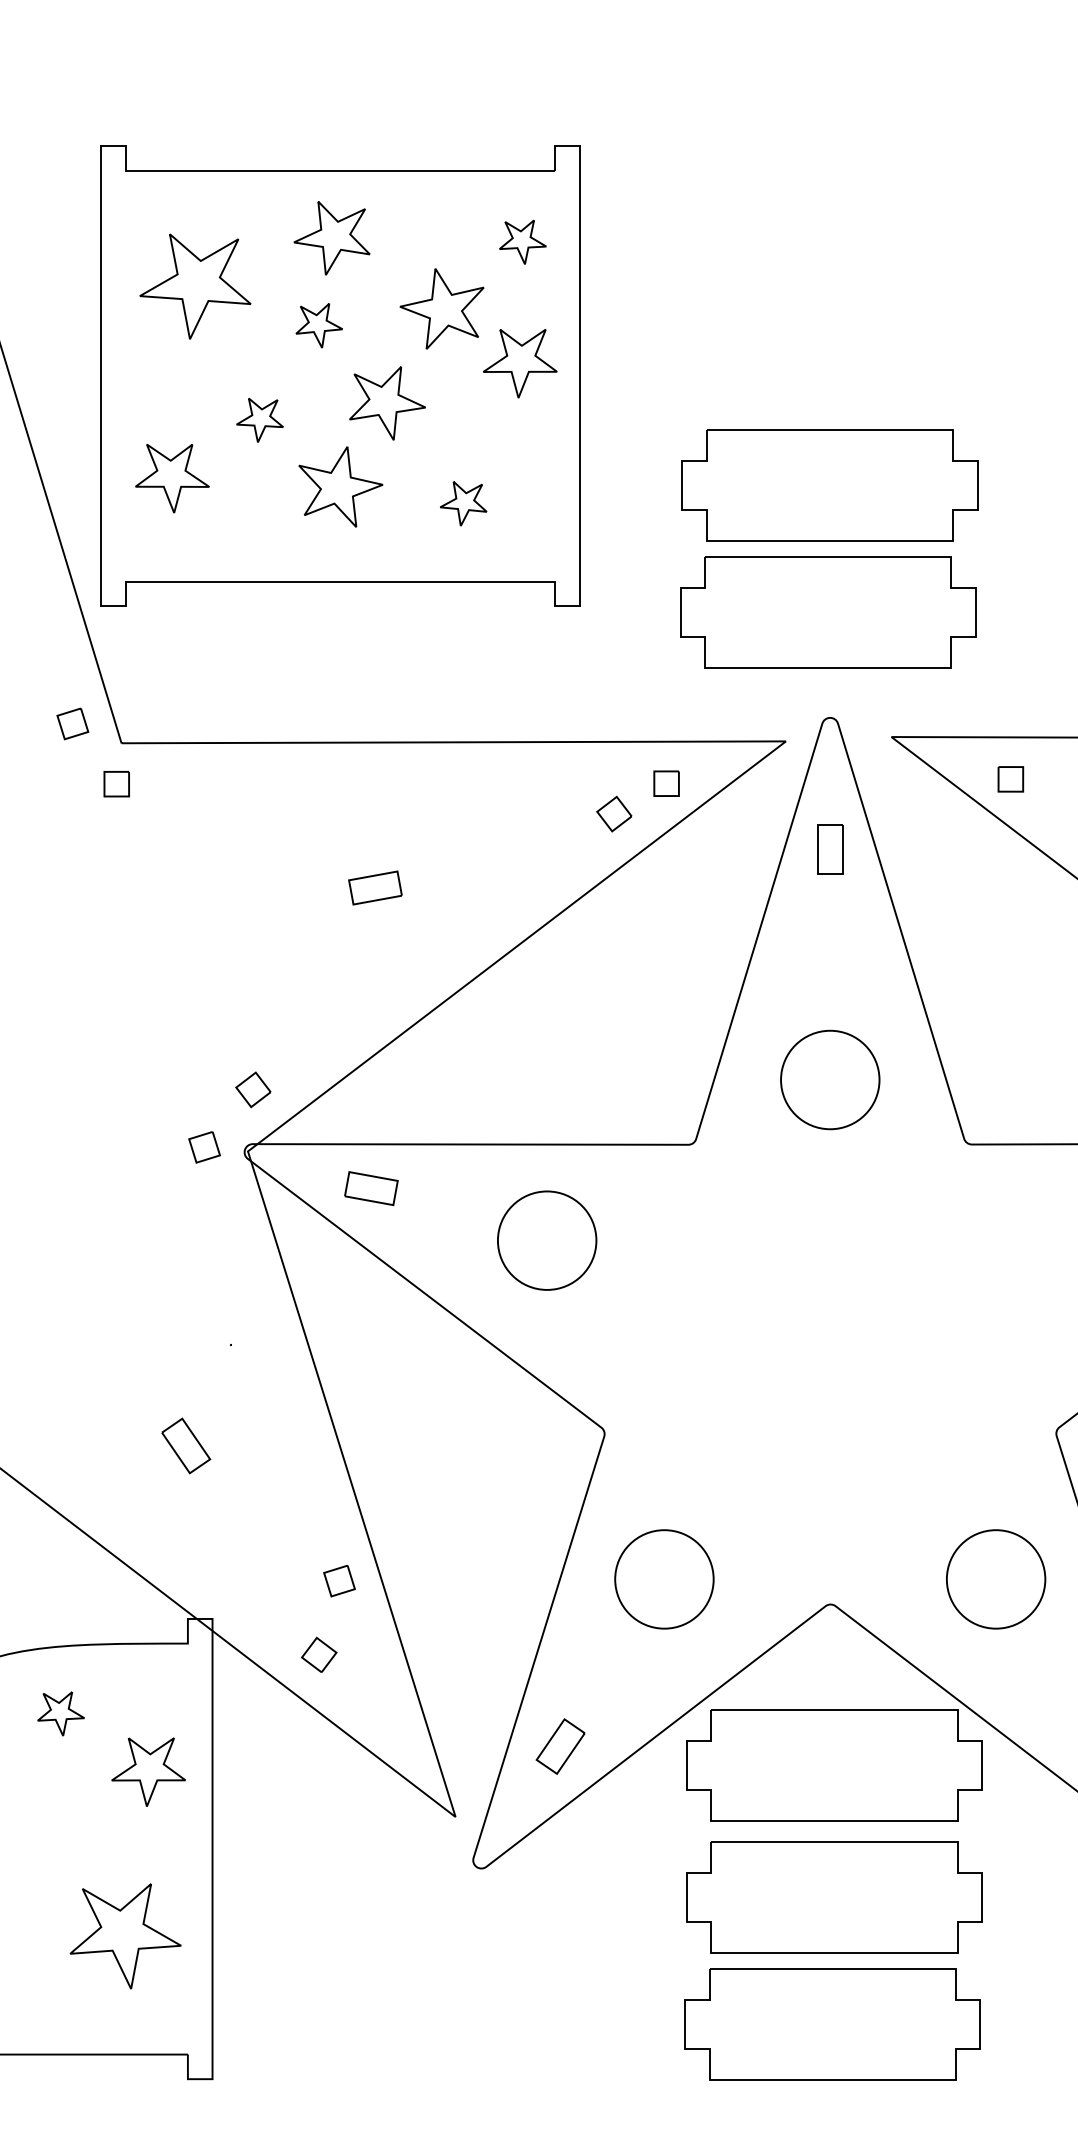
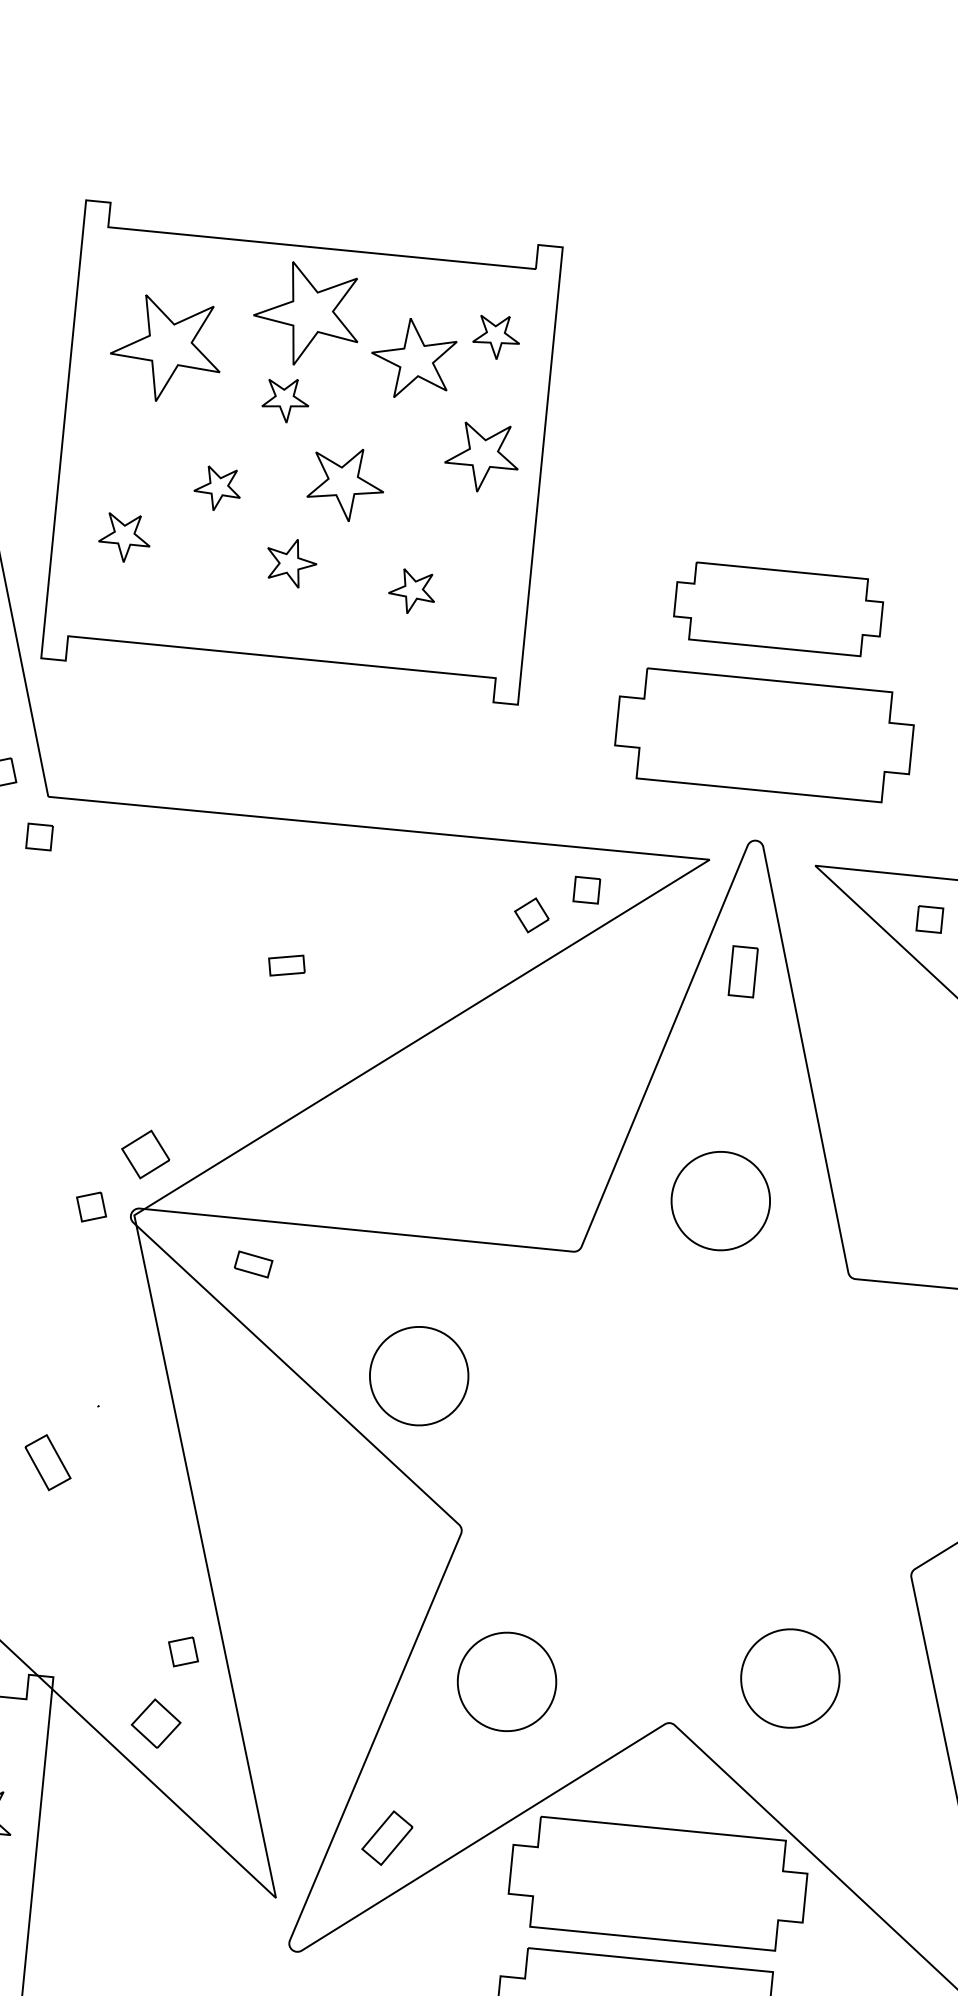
part: (331, 238) -> (306, 314), size x1.4
part: (441, 308) -> (412, 358), moved
part: (172, 478) -> (124, 538), size x0.7
part: (829, 485) -> (778, 609), size x0.7
part: (340, 486) -> (291, 562), size x0.6
part: (375, 887) -> (287, 965), size x0.7
part: (253, 1089) -> (145, 1154), size x1.4
part: (371, 1188) -> (253, 1264), size x0.7
part: (547, 1240) -> (419, 1376), moved
part: (186, 1445) -> (48, 1462), moved
part: (996, 1579) -> (790, 1678), moved
part: (318, 1654) -> (155, 1722), size x1.4

